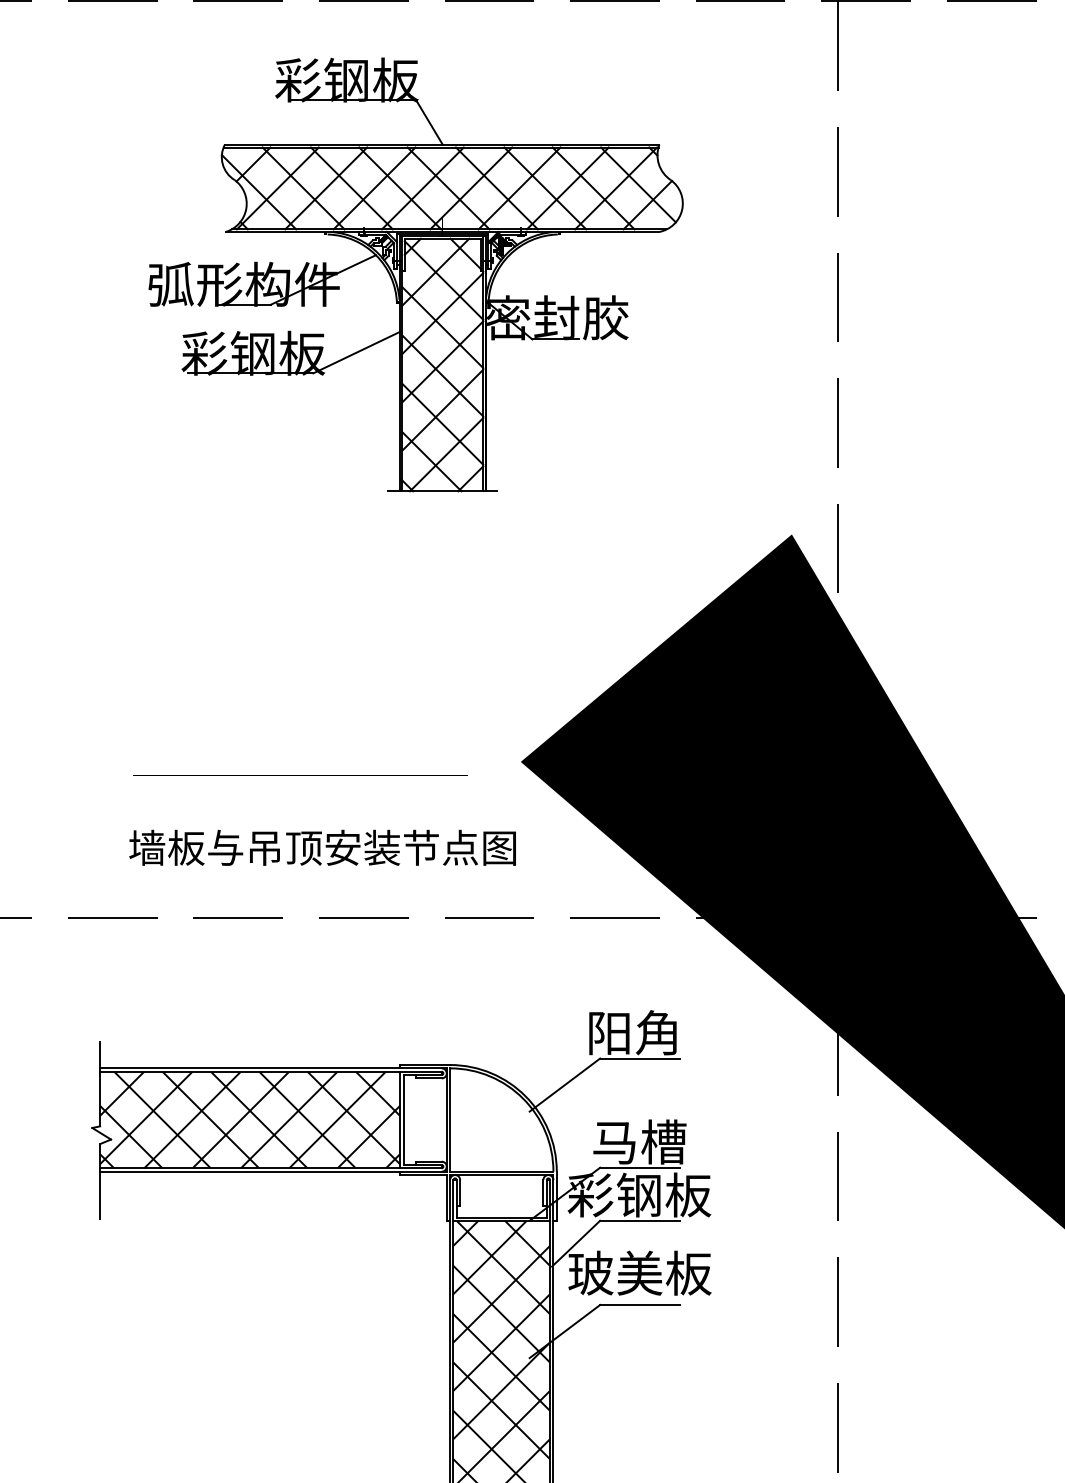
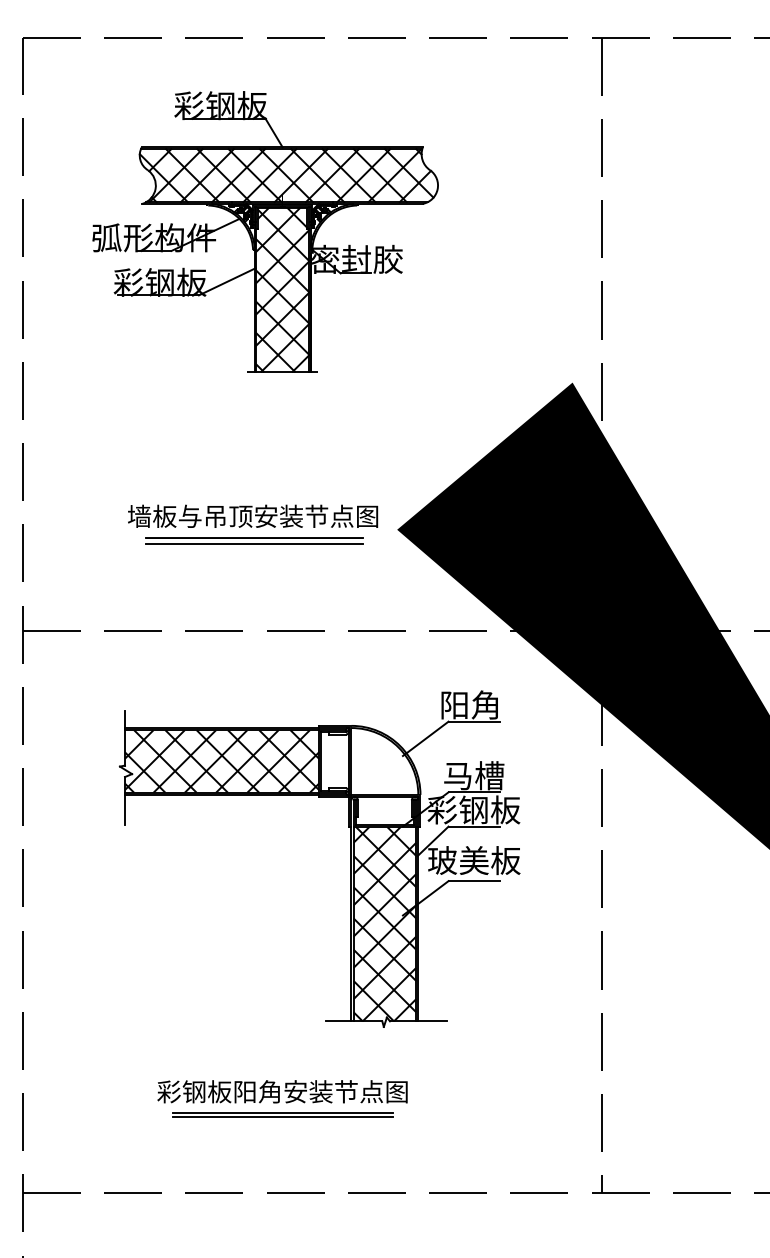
part: (416, 274) -> (265, 231), moved
line: (300, 775) -> (254, 538), added
line: (300, 783) -> (254, 543), added
text: (323, 846) -> (253, 515), moved

